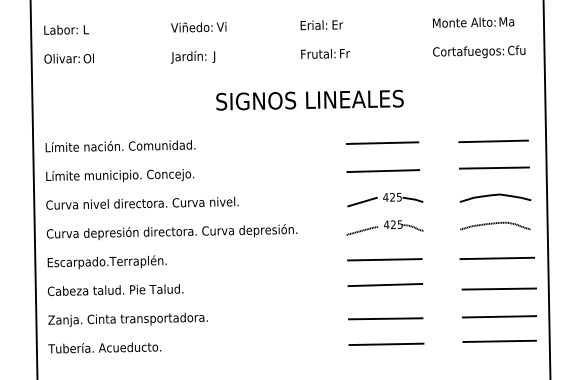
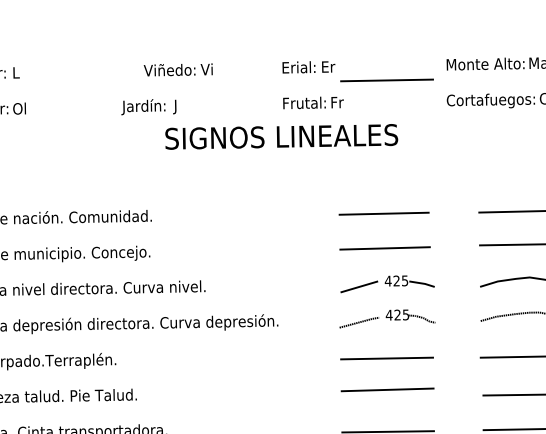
text: (198, 27) -> (178, 70), moved
line: (384, 35) -> (386, 80), added
text: (309, 99) -> (281, 135), moved

